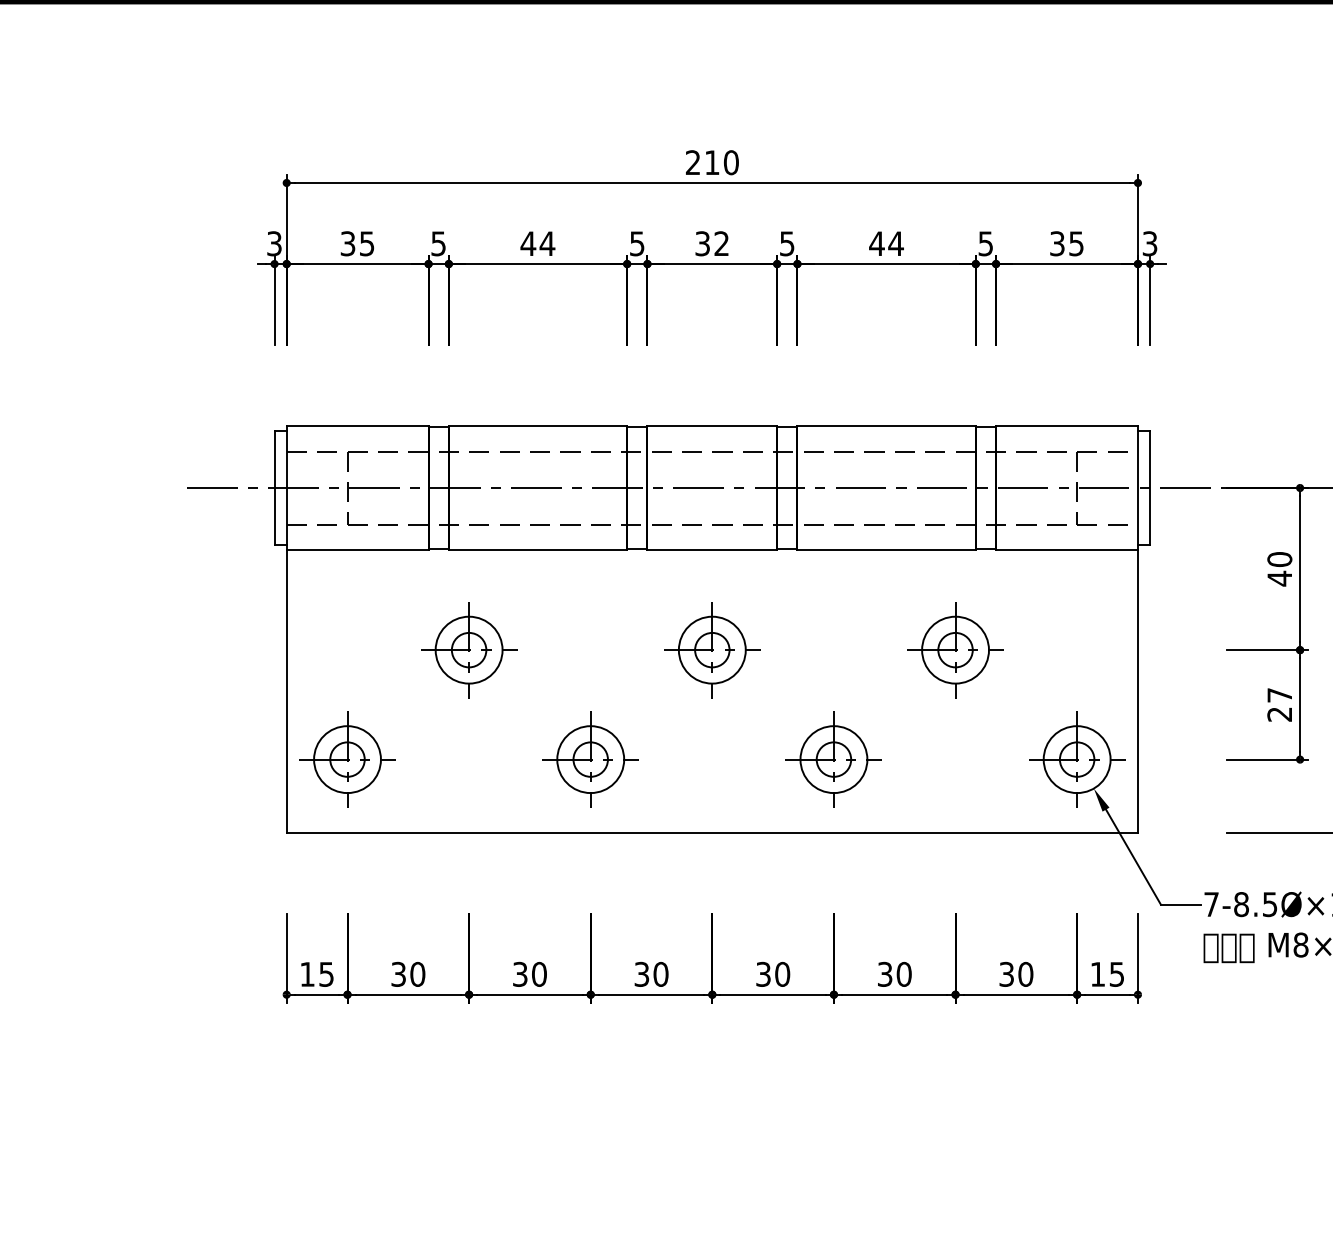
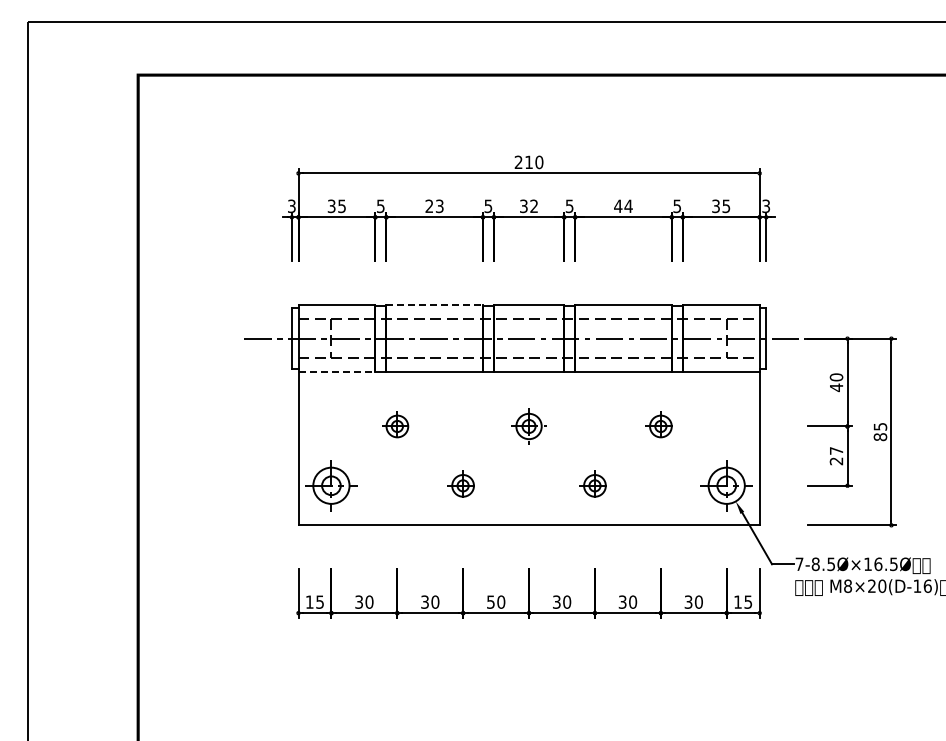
text: (537, 244) -> (434, 206), 44 -> 23
line: (539, 426) -> (435, 305), solid -> dashed
line: (358, 550) -> (337, 372), solid -> dashed
part: (469, 650) -> (397, 426), size x0.6
part: (711, 650) -> (528, 426), size x0.7
part: (954, 650) -> (660, 426), size x0.6
part: (589, 759) -> (462, 485), size x0.6
part: (833, 759) -> (594, 485), size x0.6
text: (641, 973) -> (490, 601), 30 -> 50

